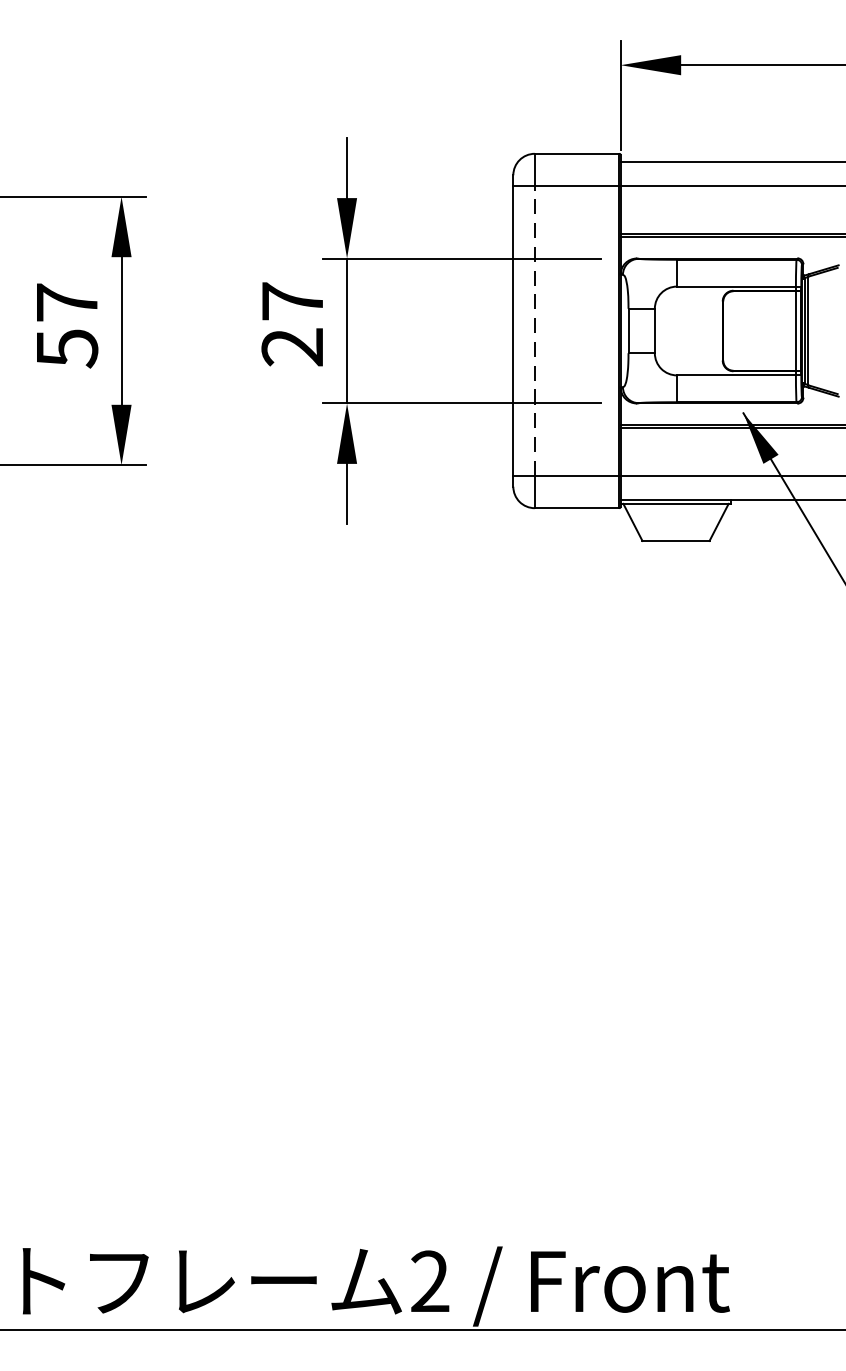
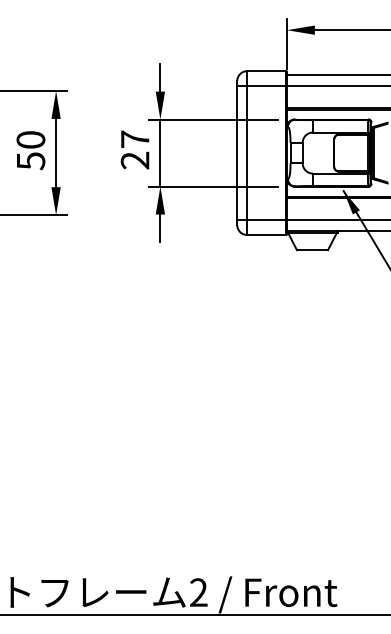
text: (66, 301) -> (30, 139), 57 -> 50
line: (535, 329) -> (247, 152), dashed -> solid

